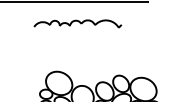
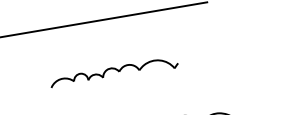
part: (77, 23) -> (113, 72), moved

